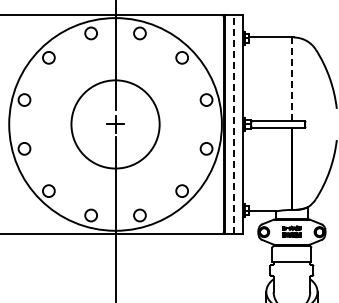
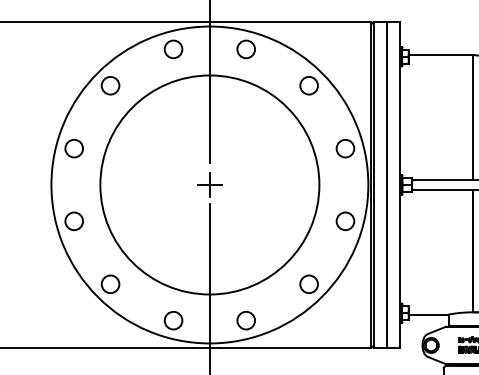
line: (291, 79) -> (471, 118), dashed -> solid
circle: (115, 123) -> (209, 183), size x1.67
line: (234, 123) -> (387, 183), dashed -> solid

